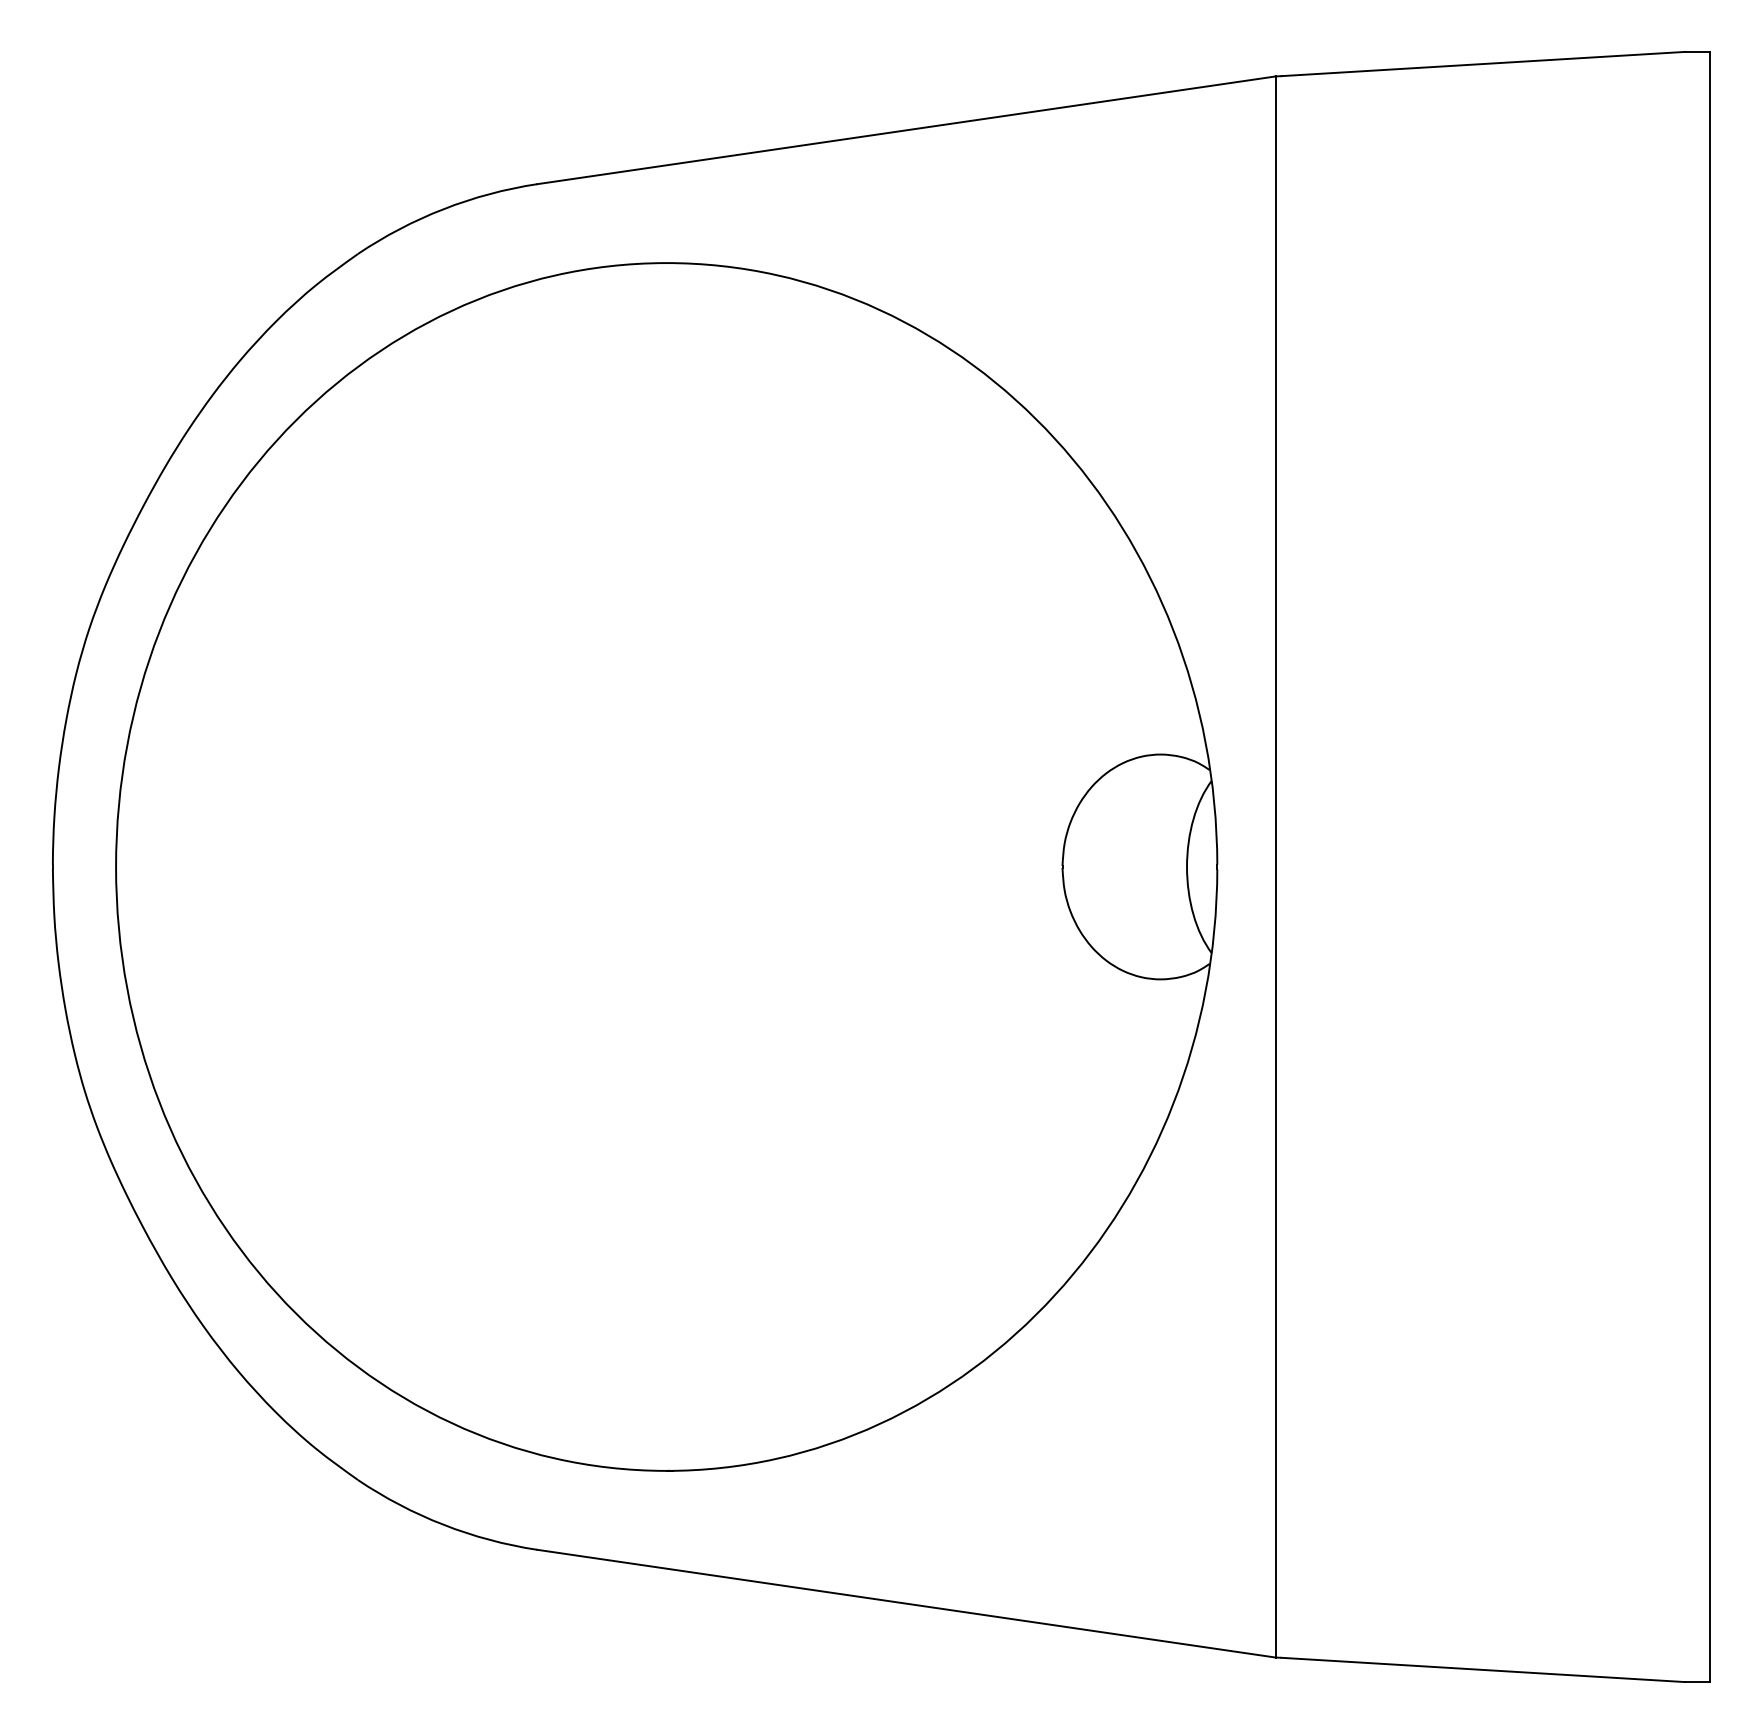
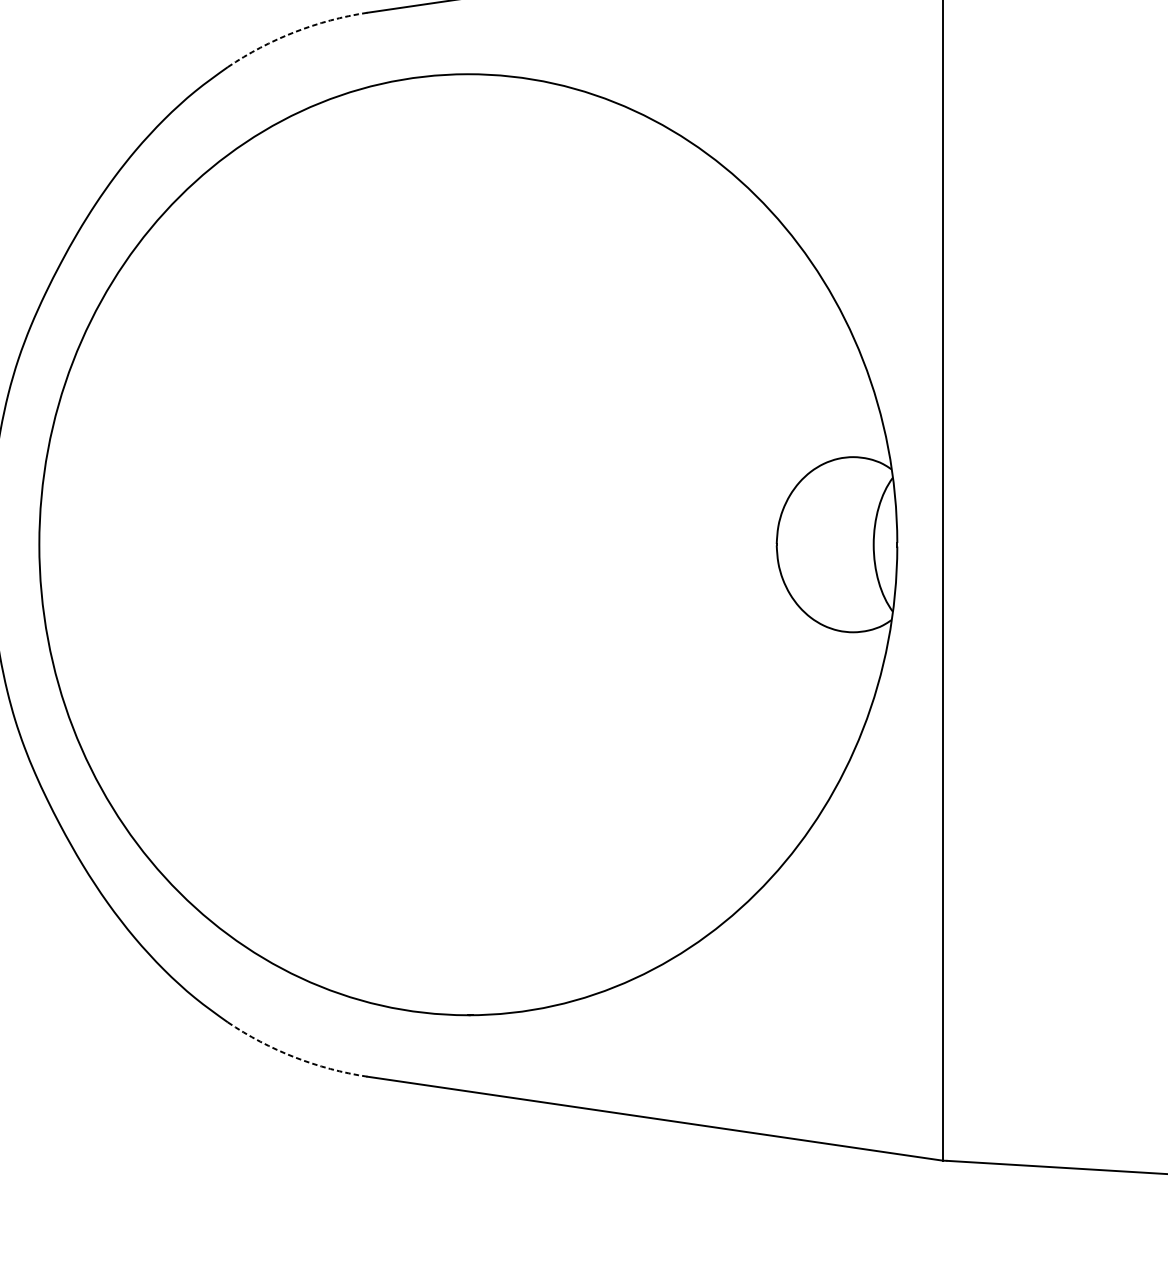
arc: (443, 209) -> (294, 32), solid -> dashed
arc: (443, 1524) -> (294, 1057), solid -> dashed

